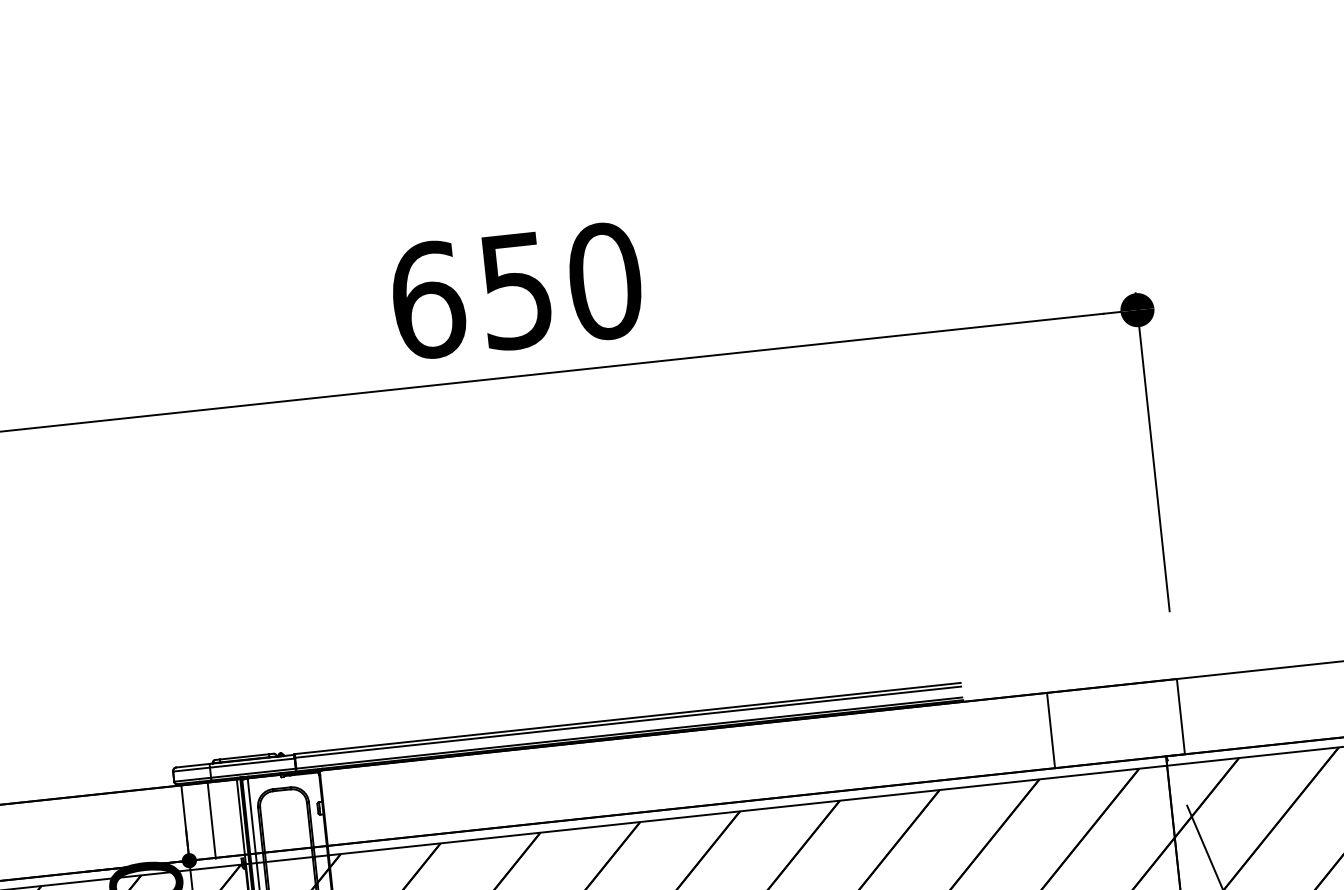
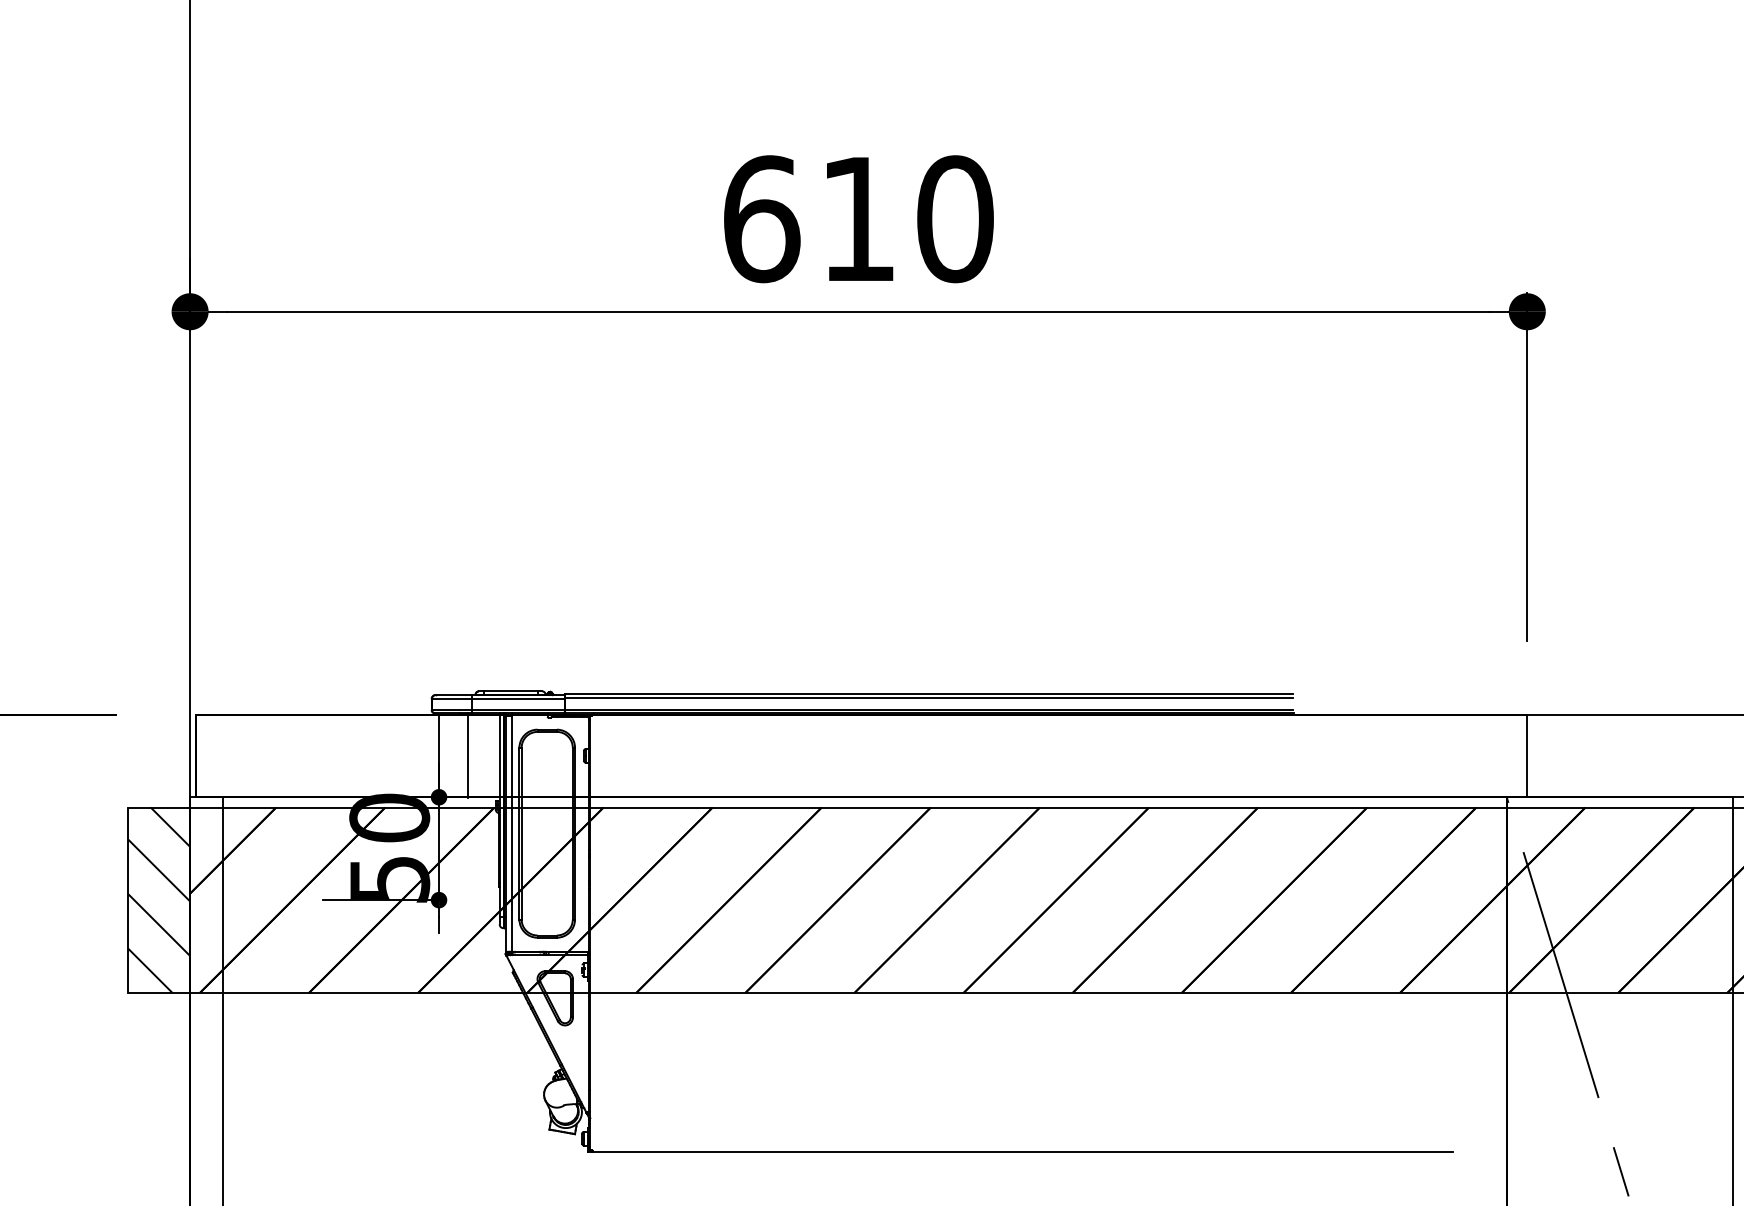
text: (515, 292) -> (857, 220), 650 -> 610
line: (1051, 729) -> (1385, 755), removed

